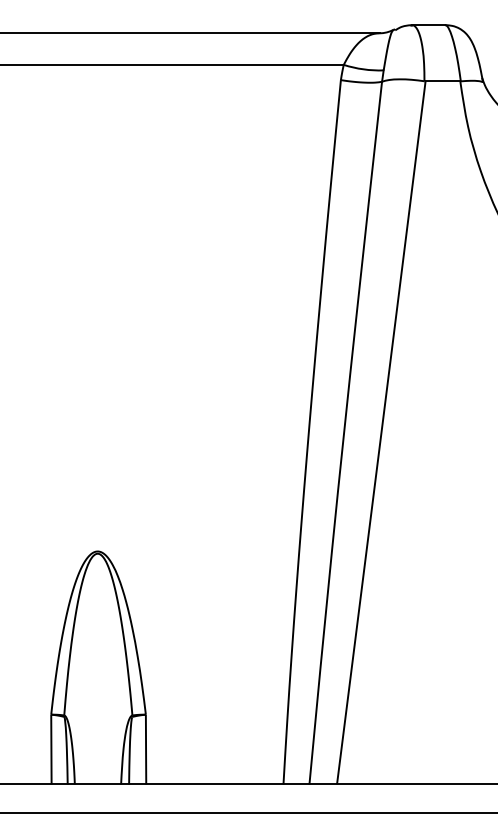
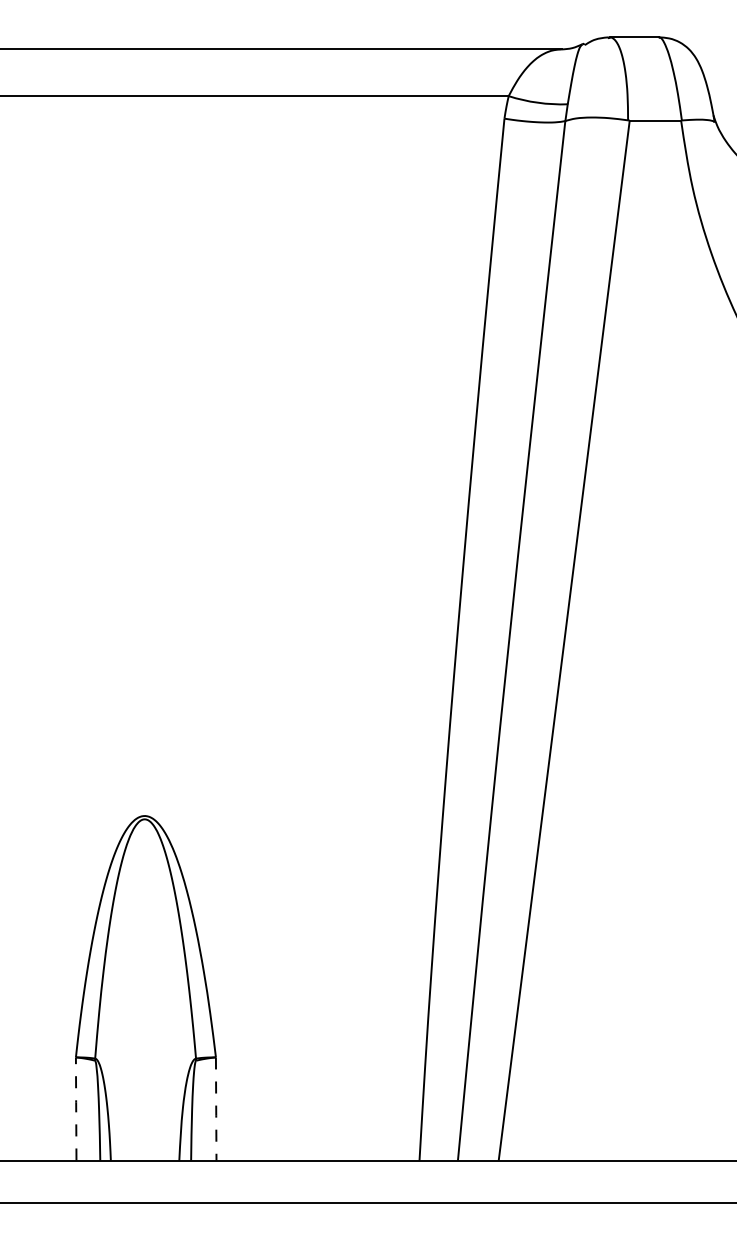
line: (51, 749) -> (76, 1108), solid -> dashed
line: (146, 749) -> (216, 1108), solid -> dashed

